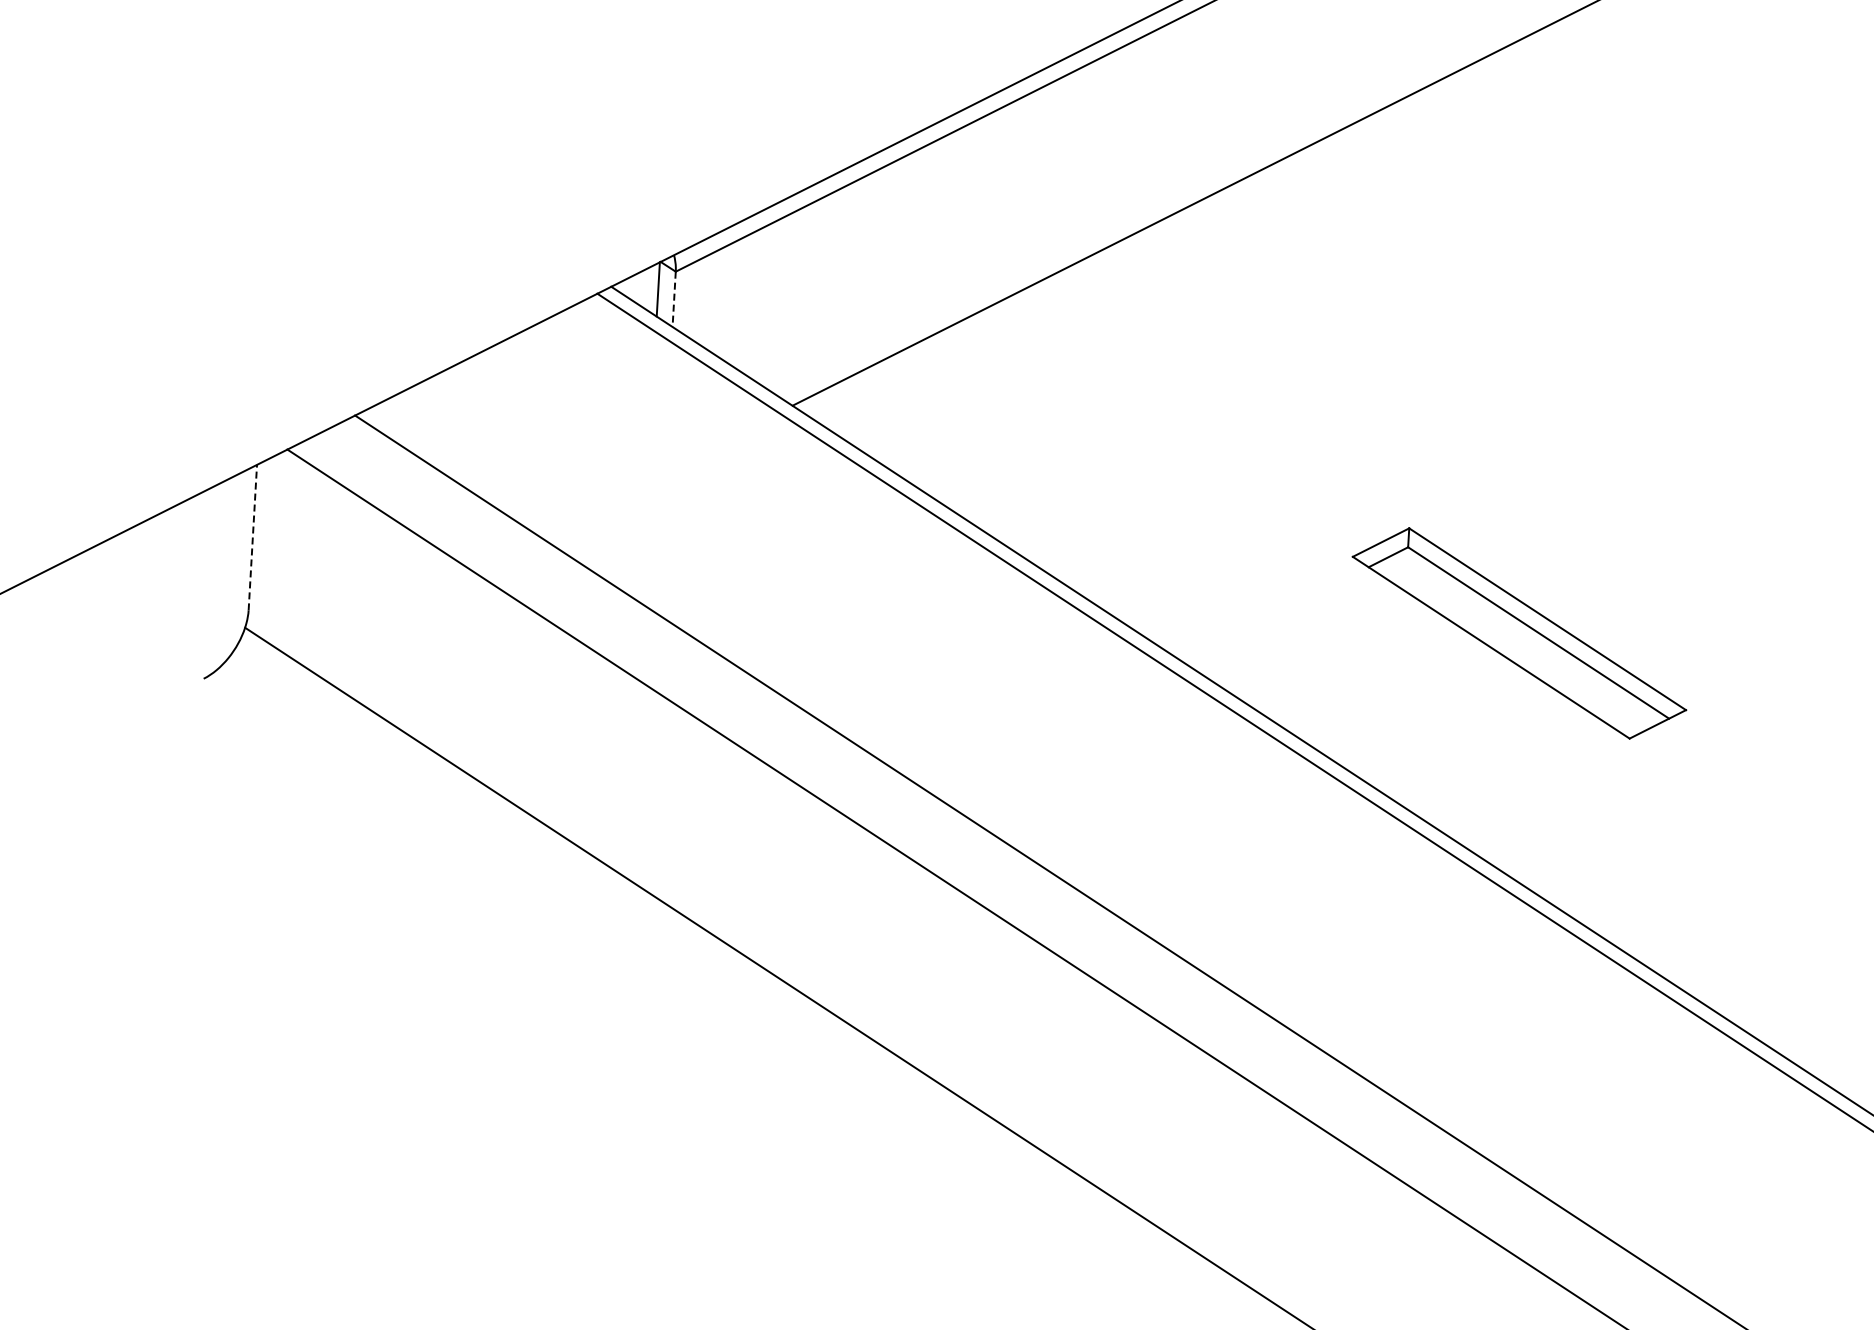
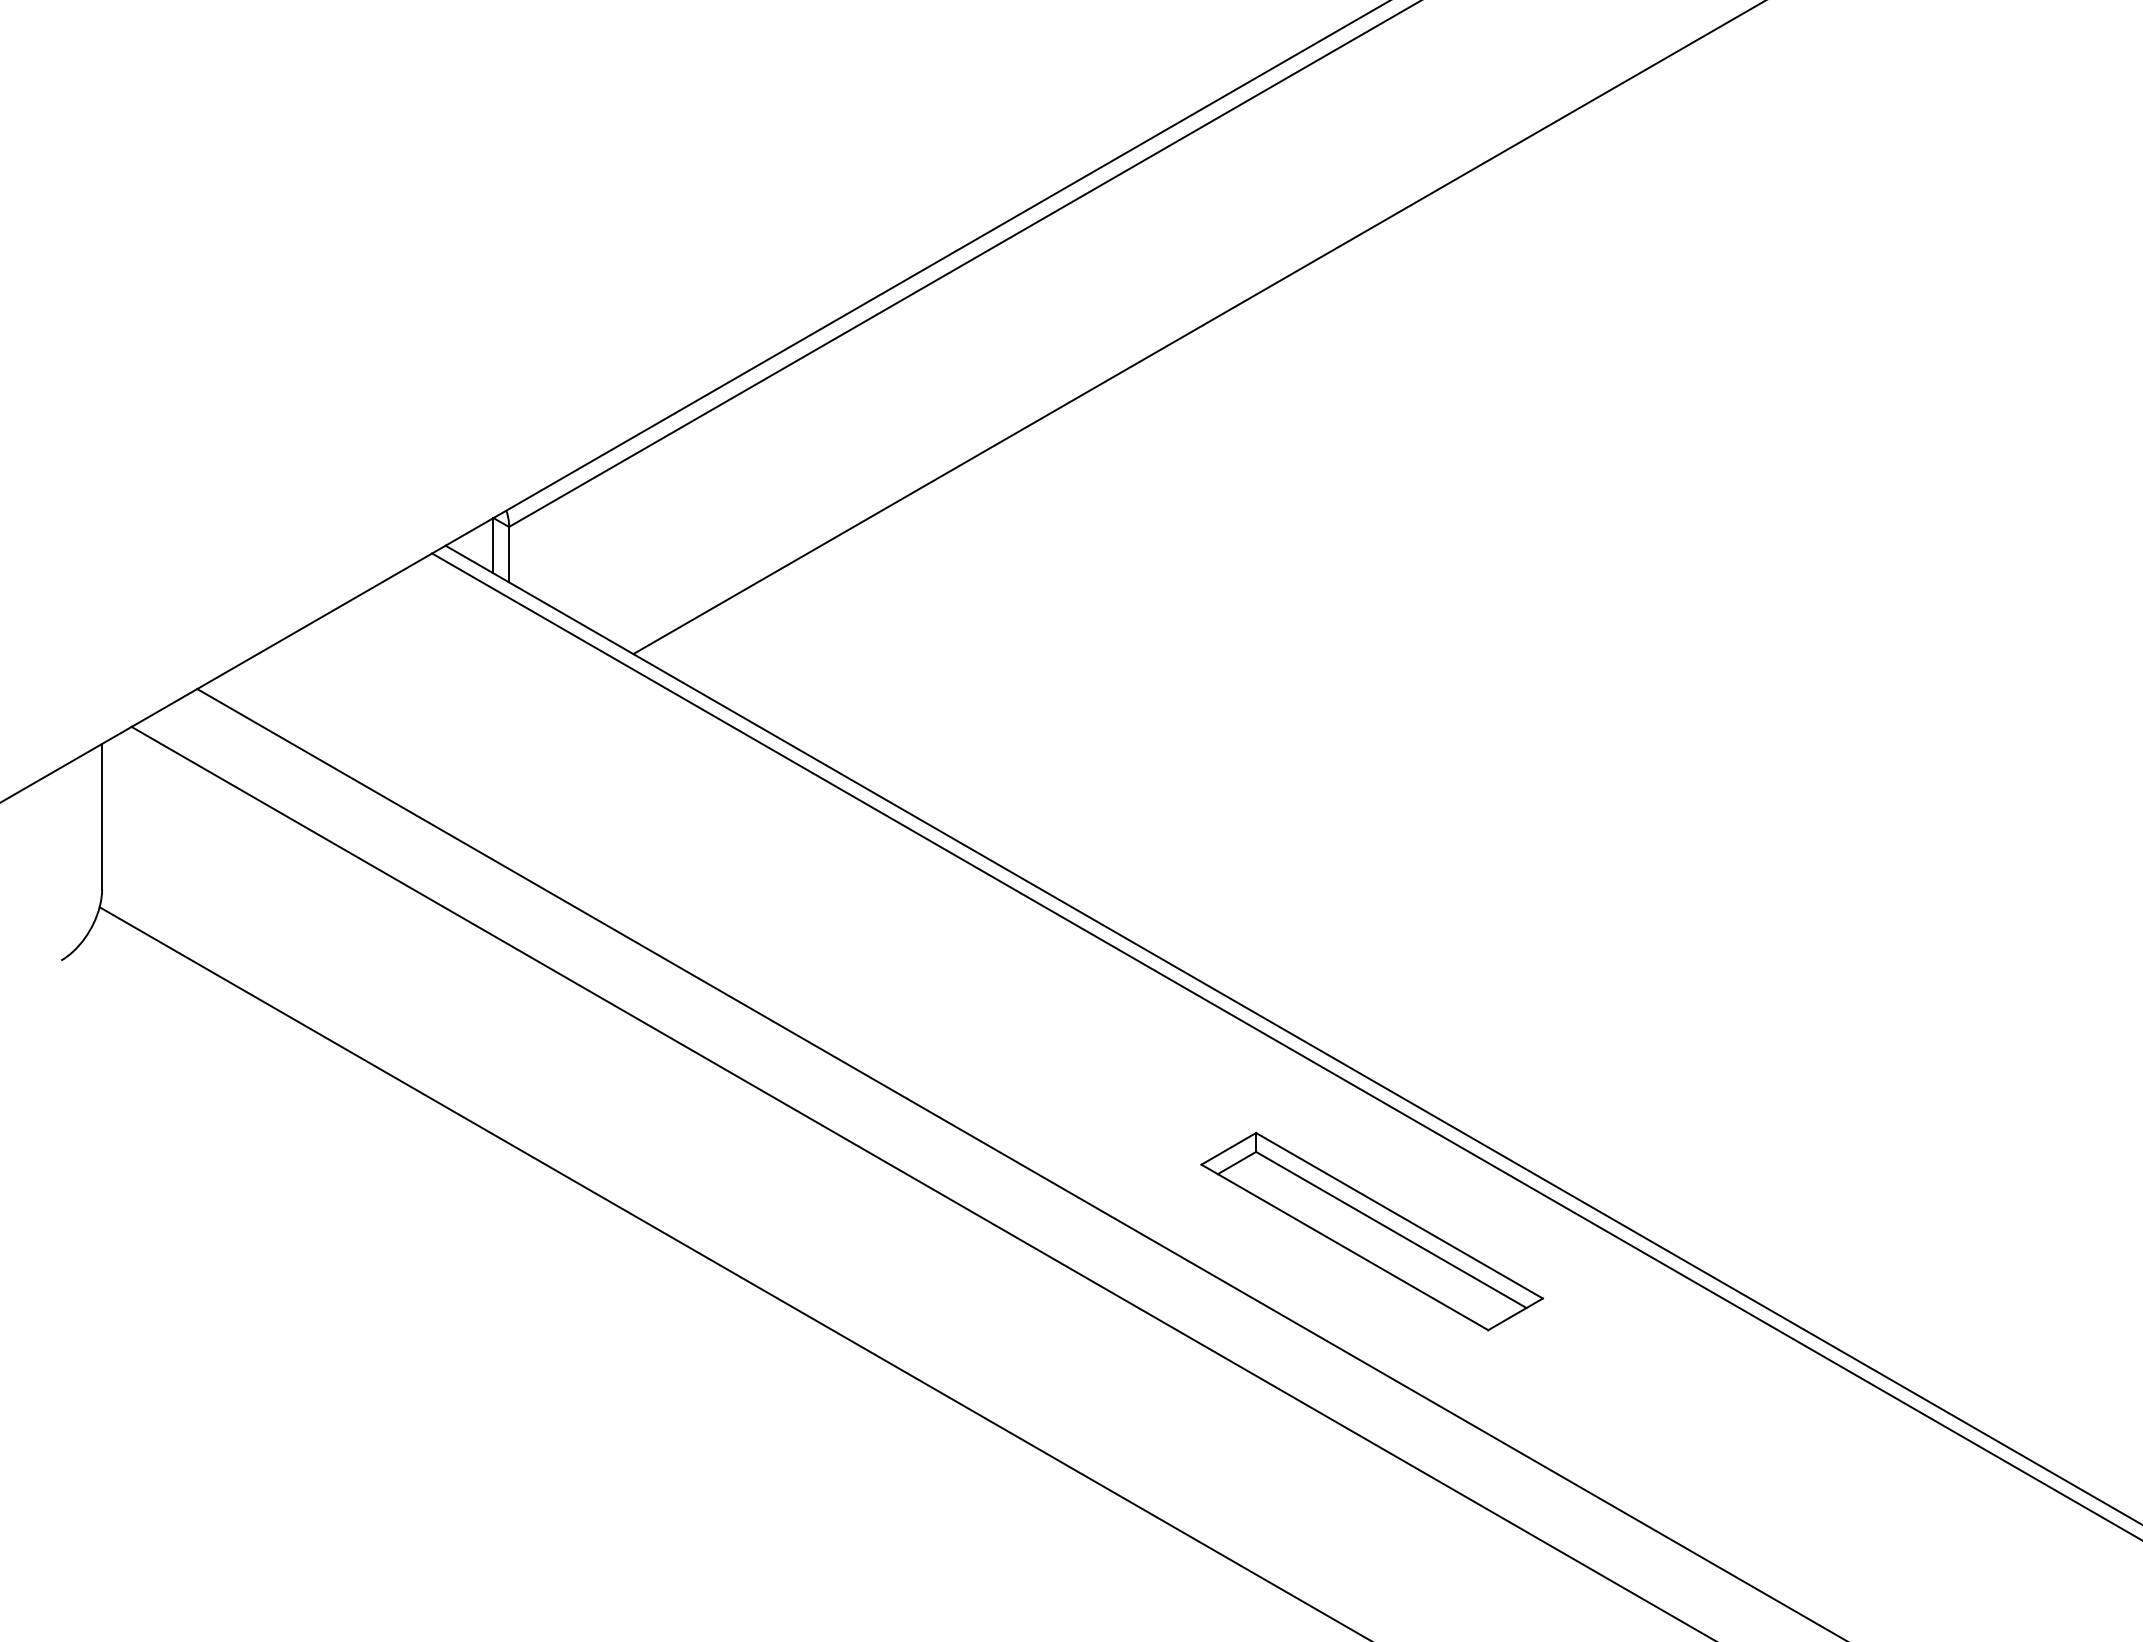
line: (674, 299) -> (509, 554), dashed -> solid
line: (253, 537) -> (102, 816), dashed -> solid
part: (1519, 633) -> (1372, 1231), moved

